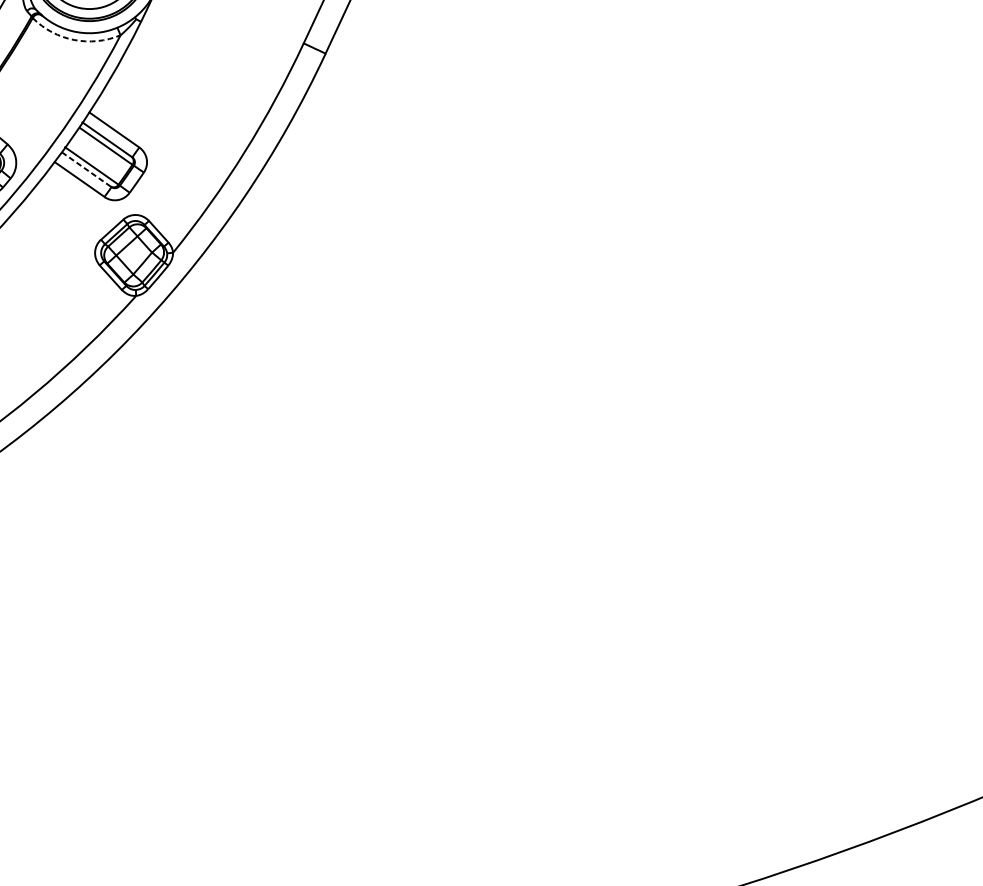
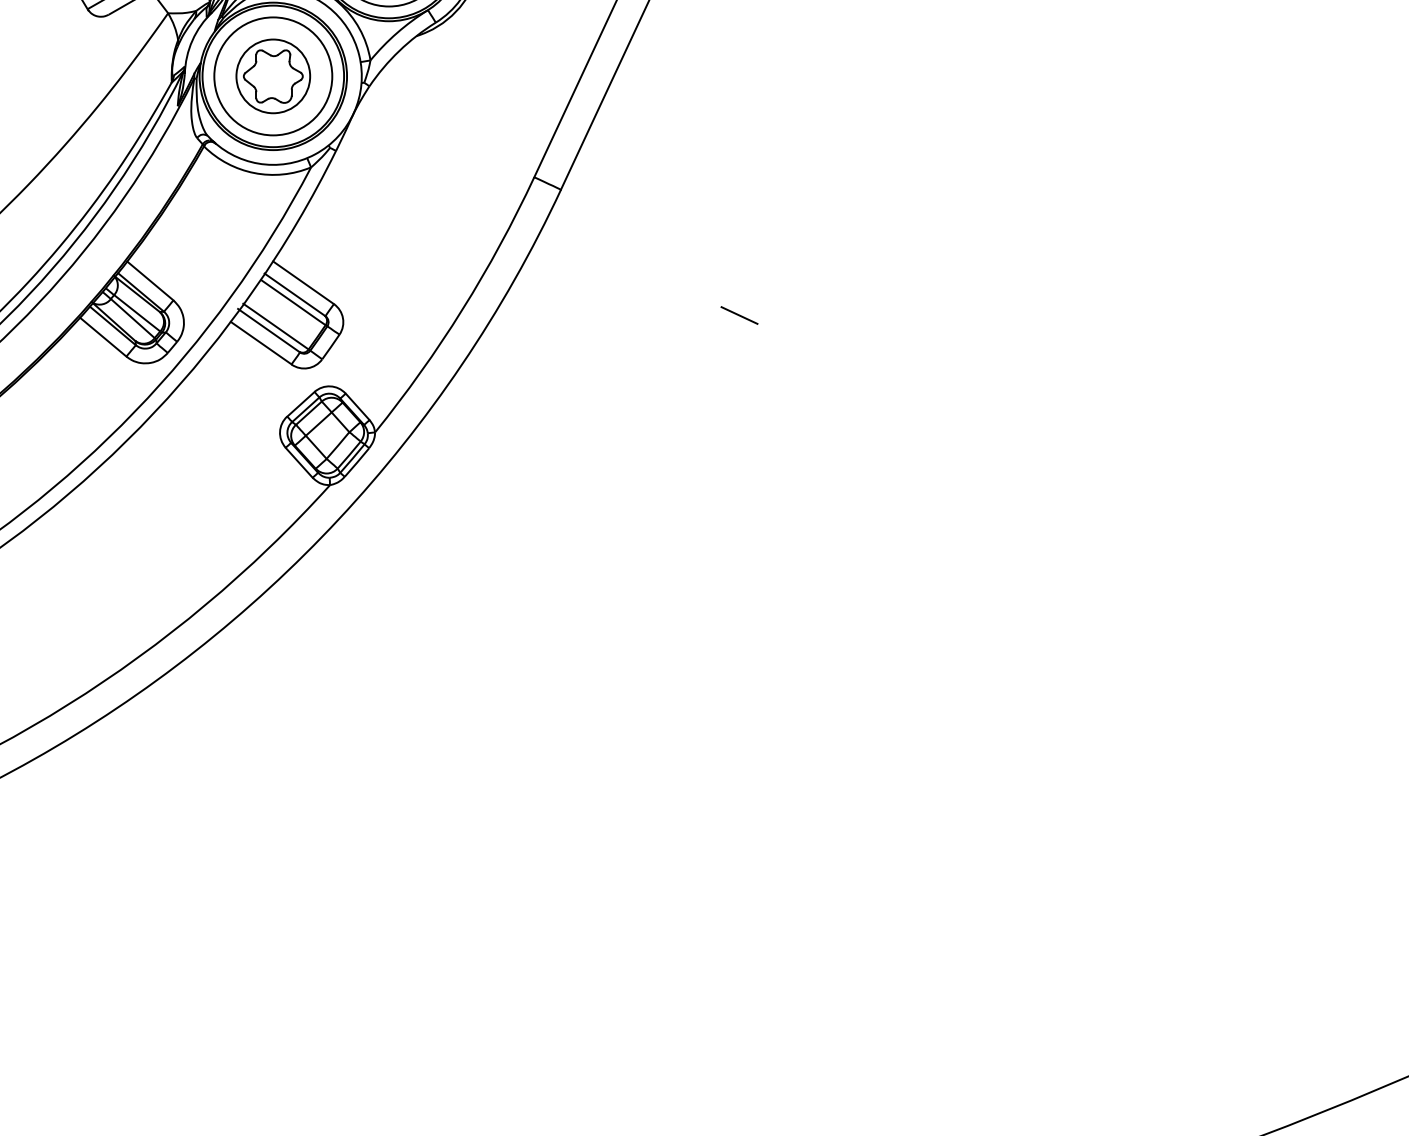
arc: (74, 40) -> (254, 173), dashed -> solid
line: (472, 156) -> (739, 315), added
line: (85, 169) -> (268, 330), dashed -> solid

